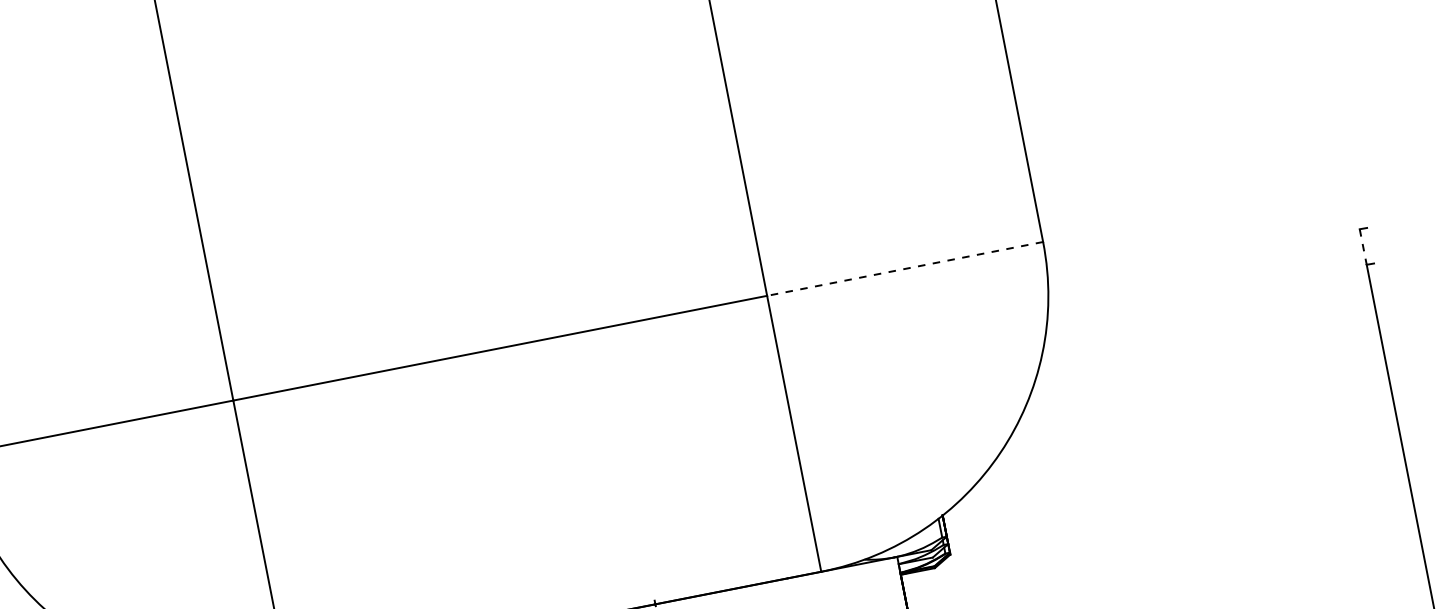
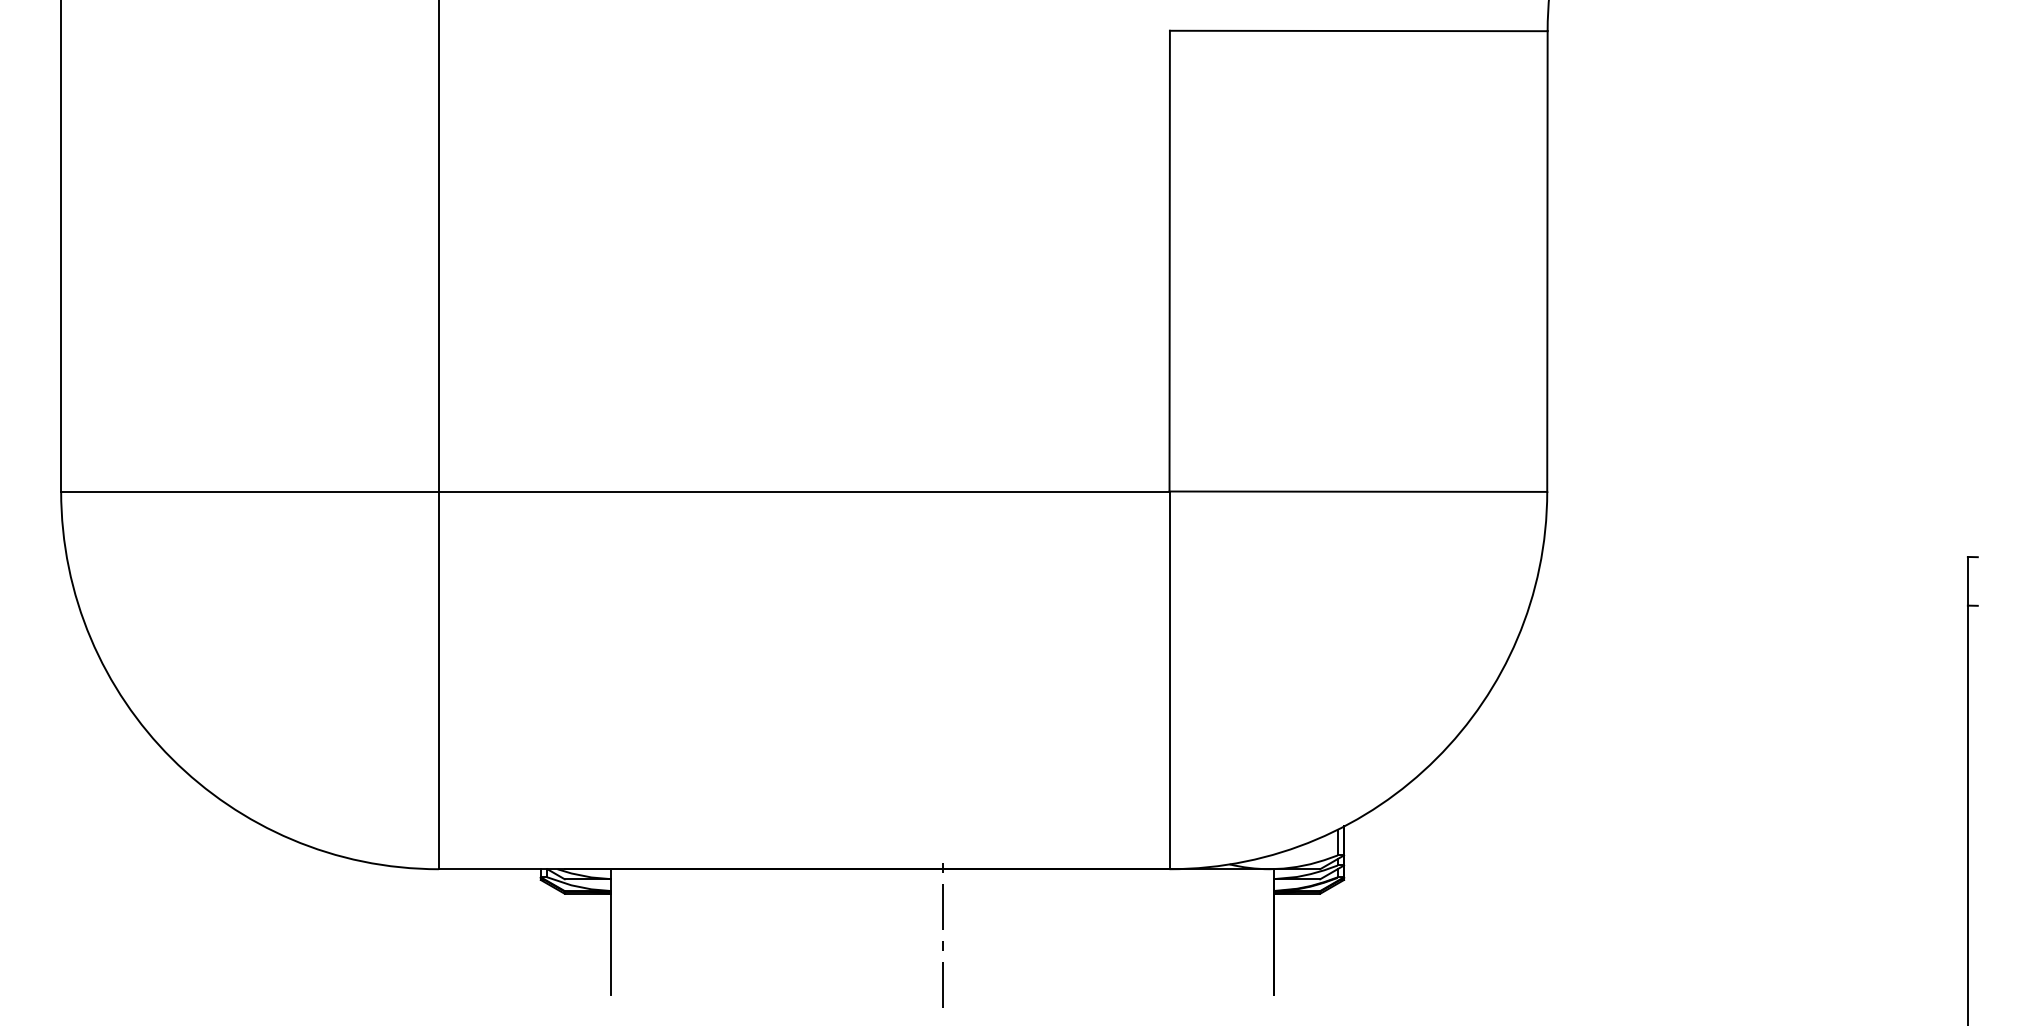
line: (1363, 247) -> (1967, 581), dashed -> solid
line: (905, 268) -> (1358, 491), dashed -> solid

